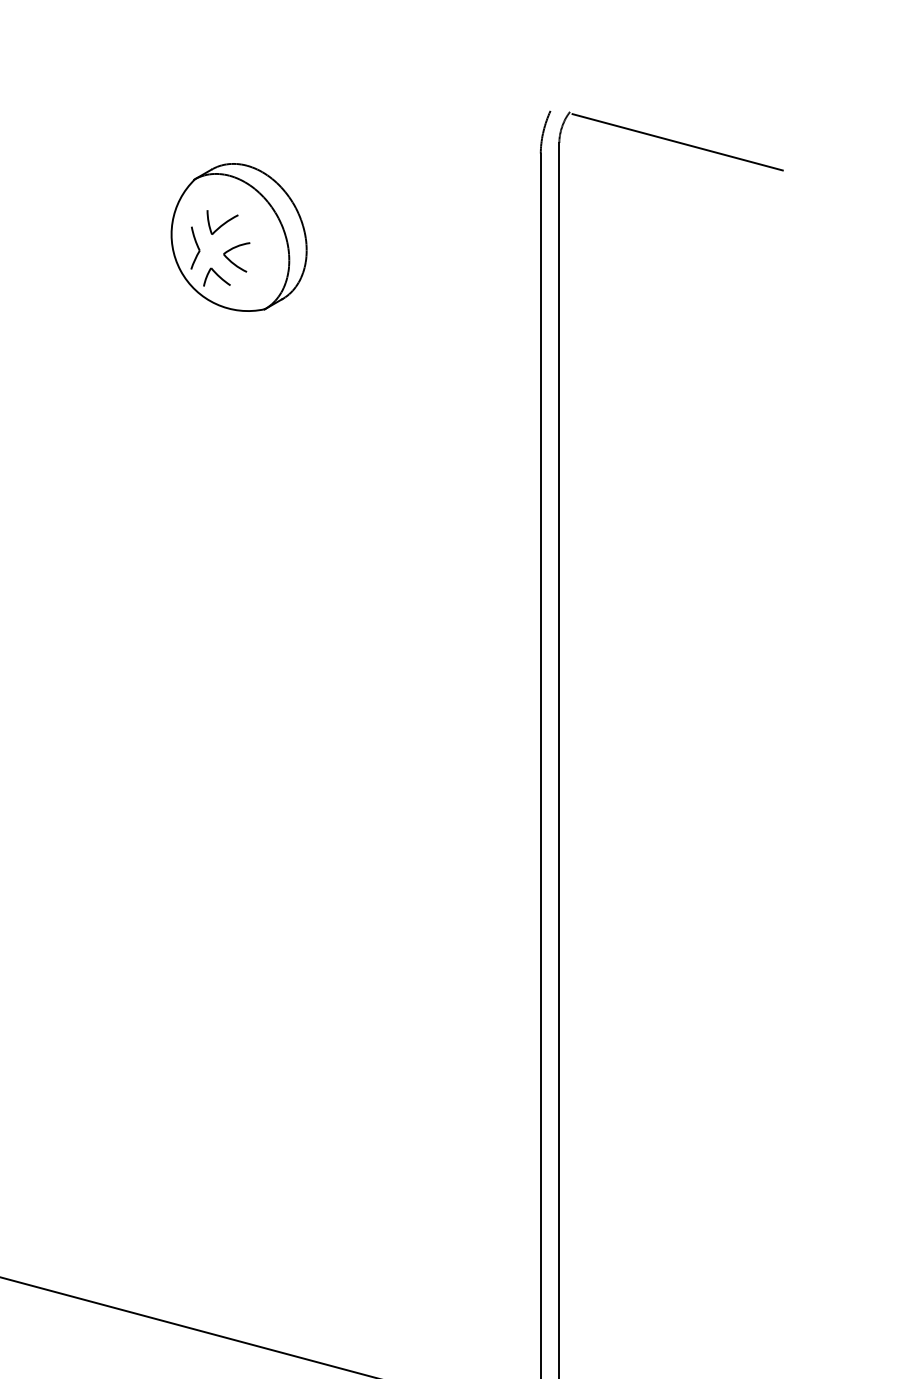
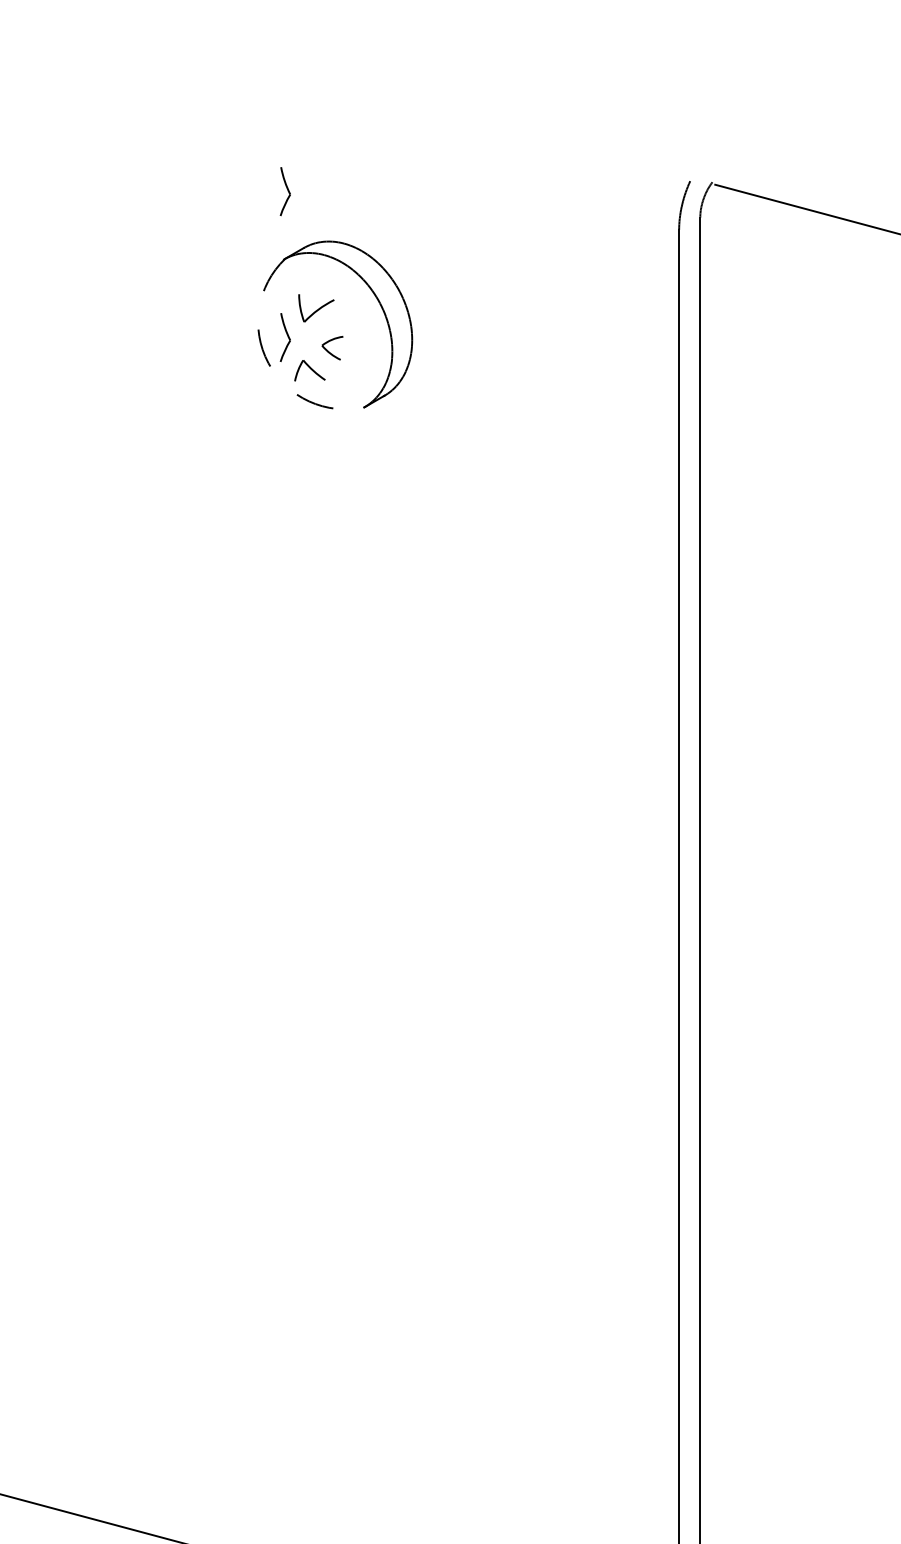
part: (195, 119) -> (285, 190), added
part: (236, 257) -> (332, 348), size x0.7
arc: (180, 270) -> (268, 363), solid -> dashed

